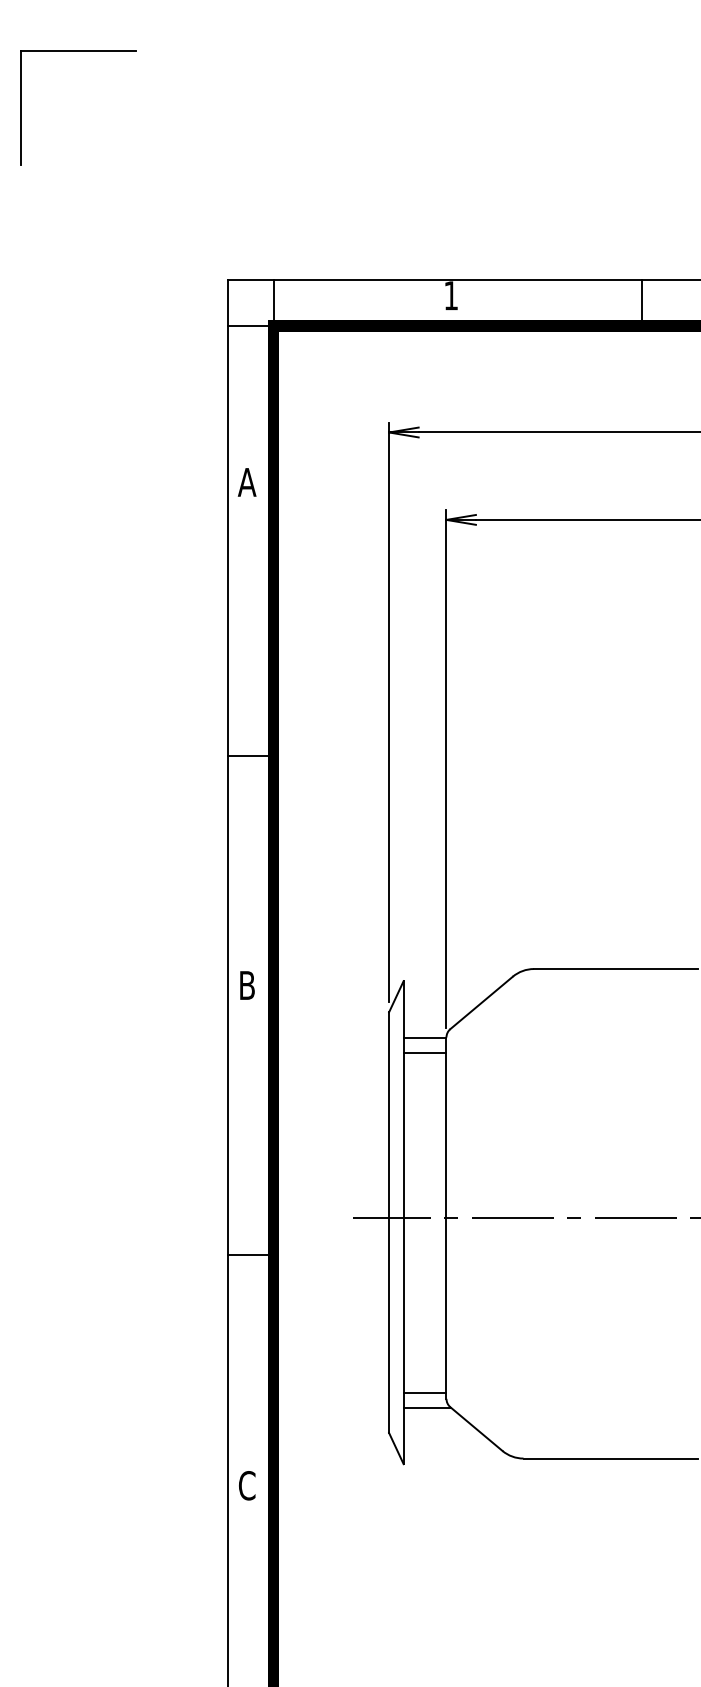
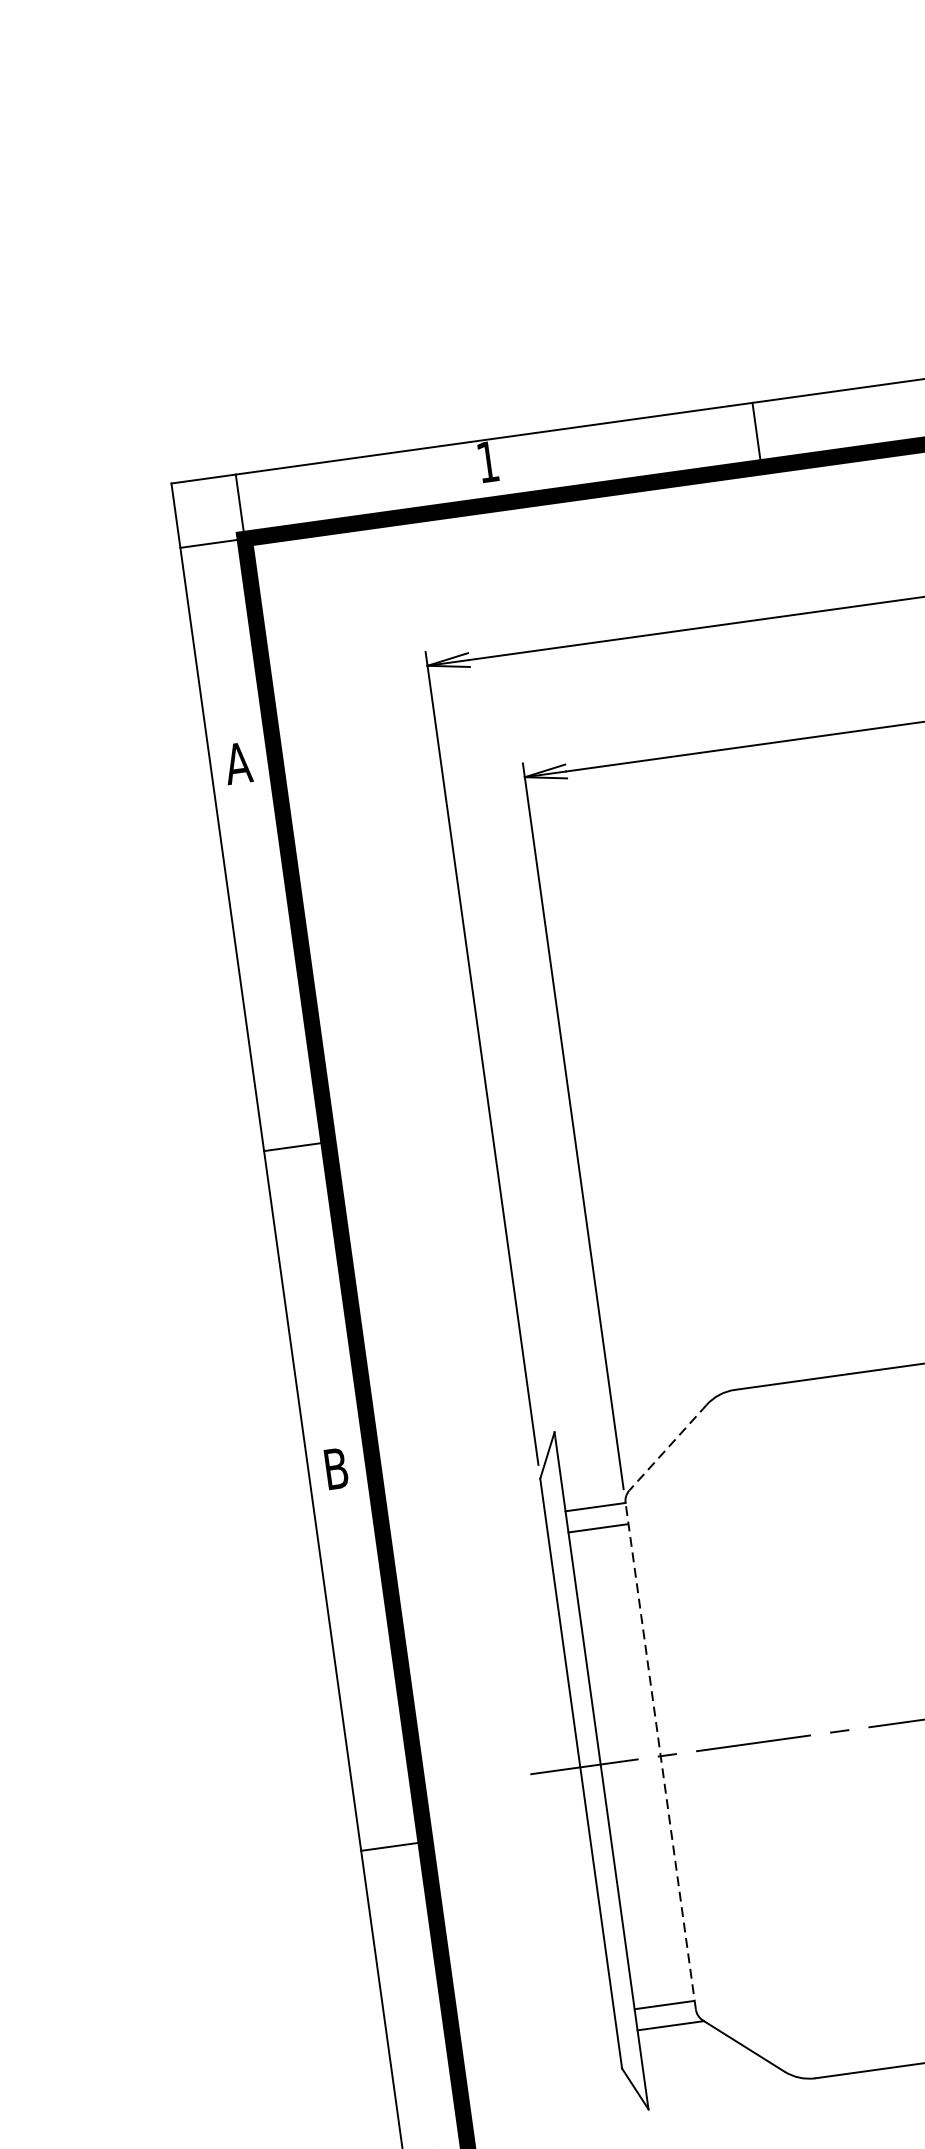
line: (481, 1002) -> (667, 1447), solid -> dashed
line: (446, 1218) -> (660, 1756), solid -> dashed

